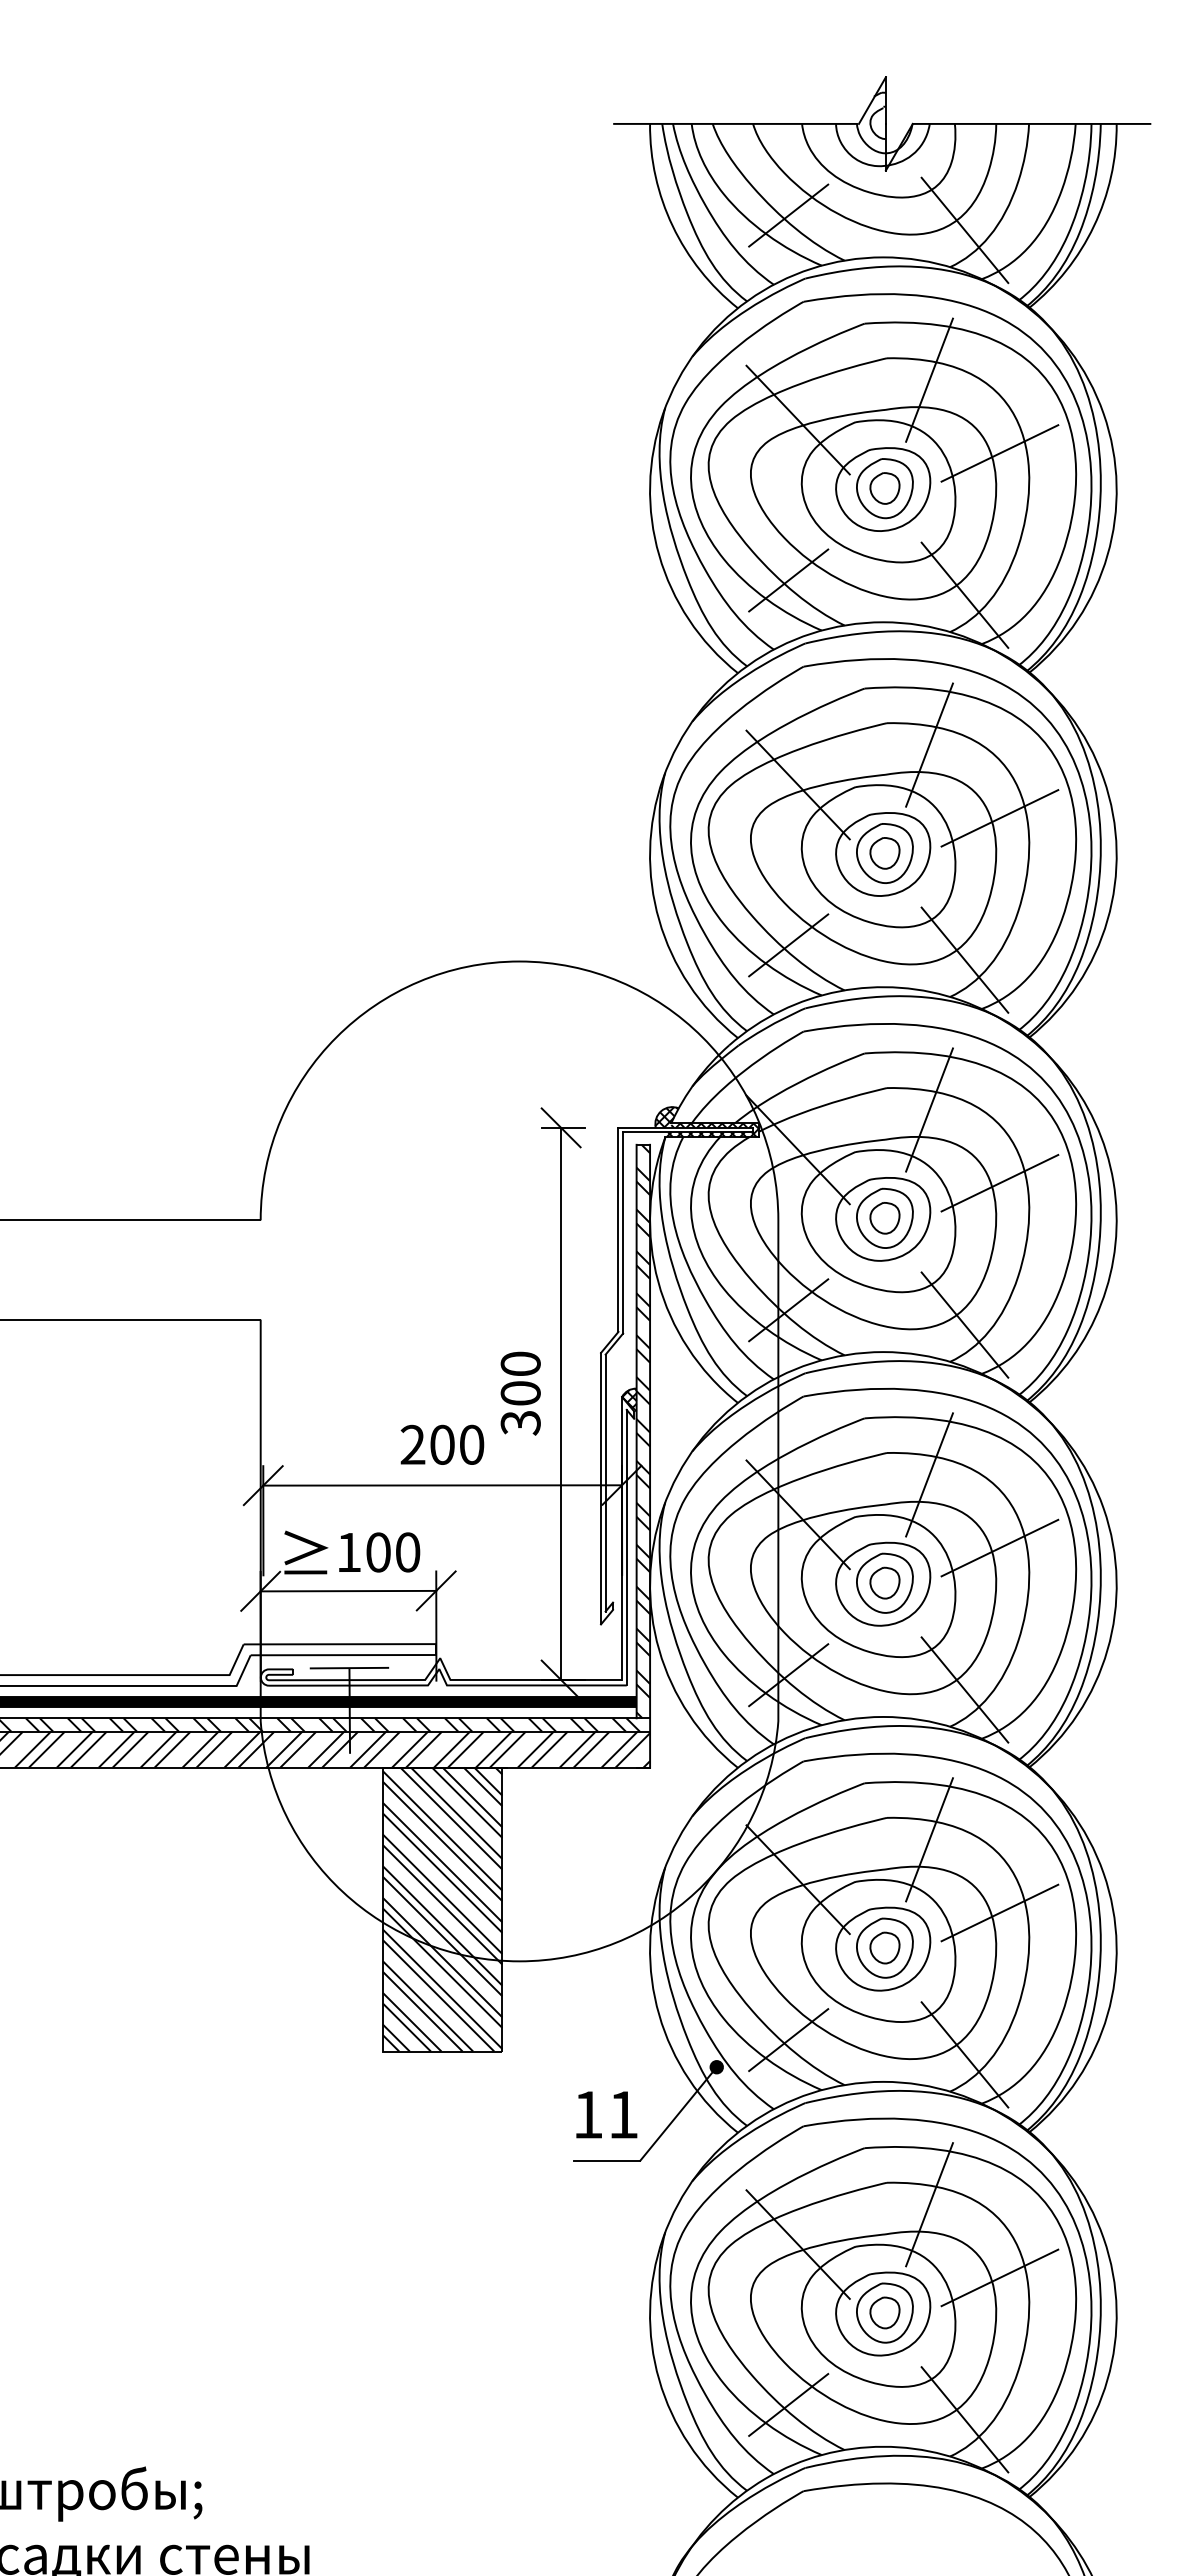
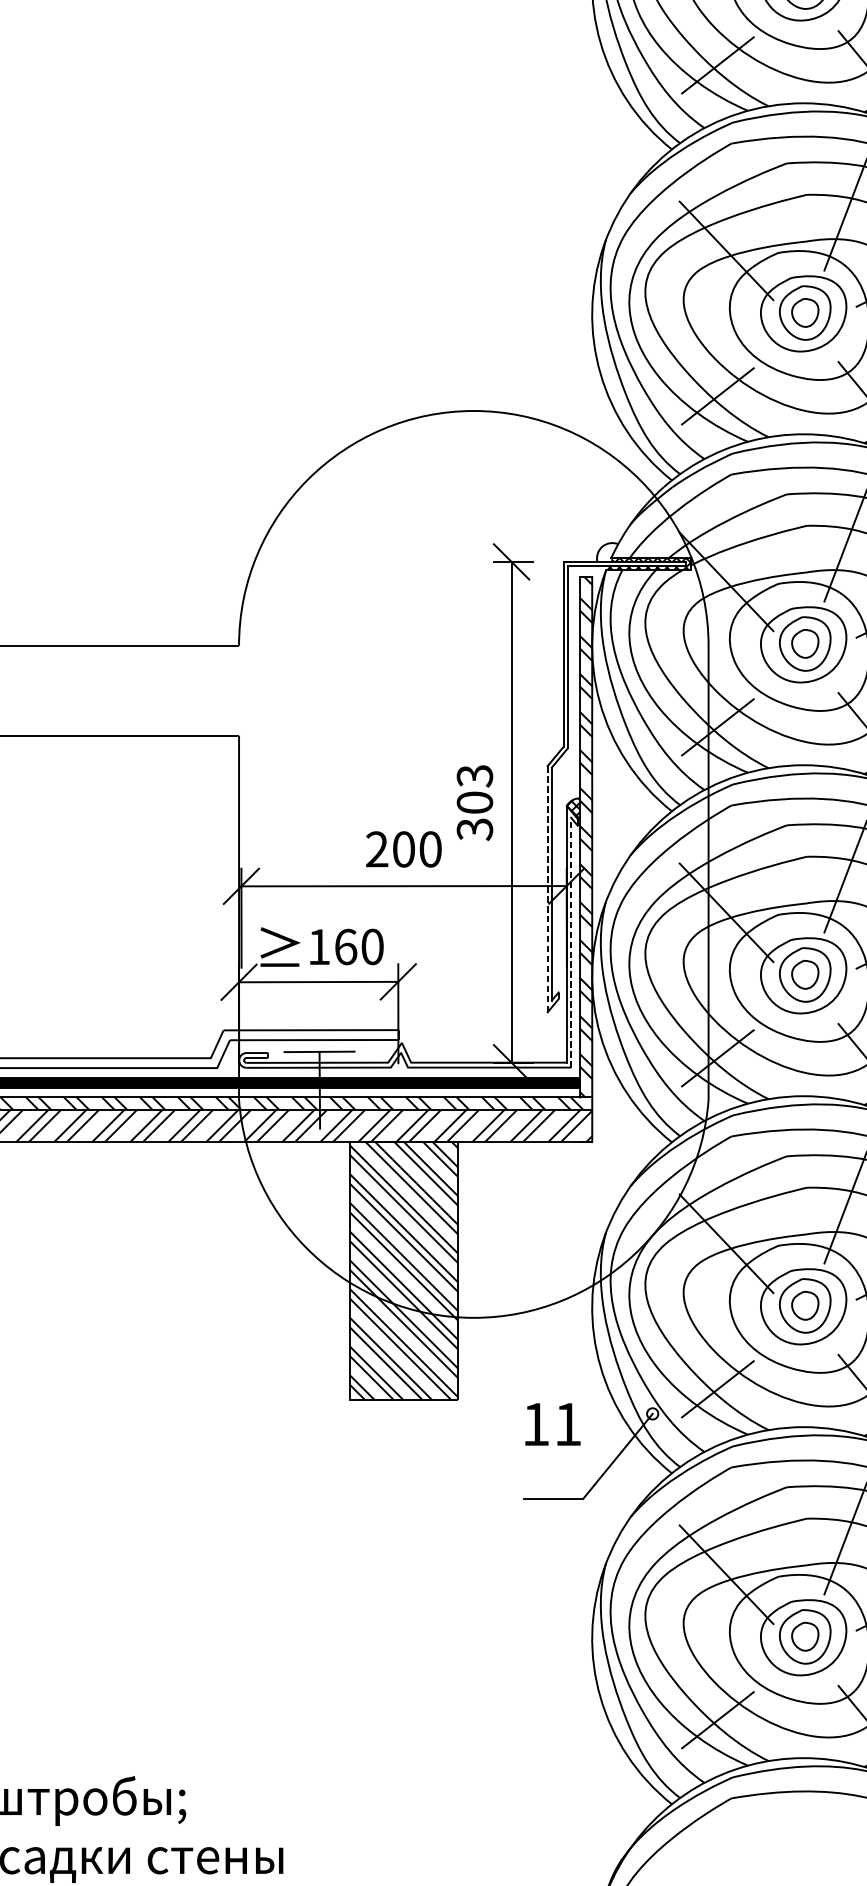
hatch: (666, 1117) -> (607, 552), removed
text: (520, 1363) -> (474, 775), 300 -> 303
line: (601, 1488) -> (548, 888), solid -> dashed
line: (626, 1547) -> (570, 942), solid -> dashed
text: (378, 1552) -> (345, 947), 100 -> 160
fill: (716, 2067) -> (652, 1414), removed
text: (606, 2114) -> (552, 1424), moved

